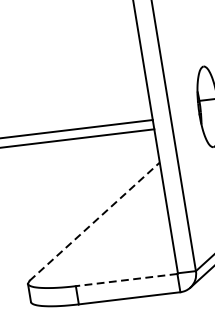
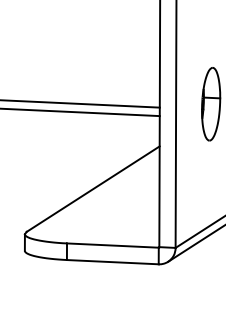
line: (94, 220) -> (93, 188), dashed -> solid
line: (126, 280) -> (112, 245), dashed -> solid

